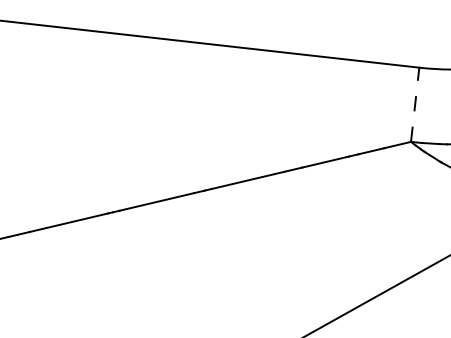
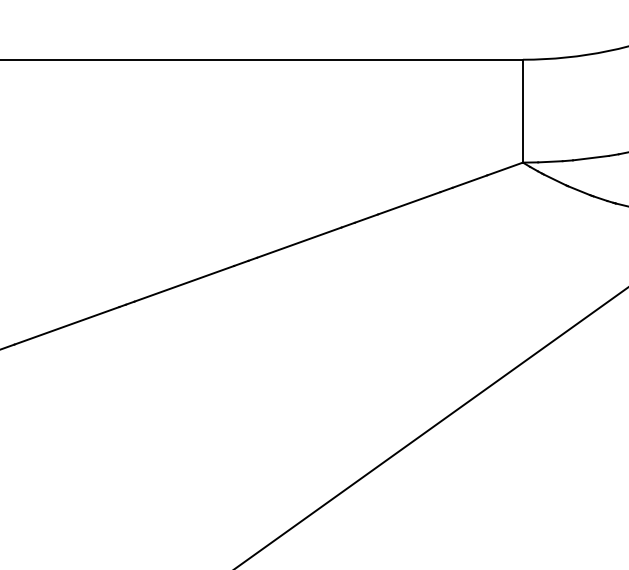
line: (414, 104) -> (522, 110), dashed -> solid

